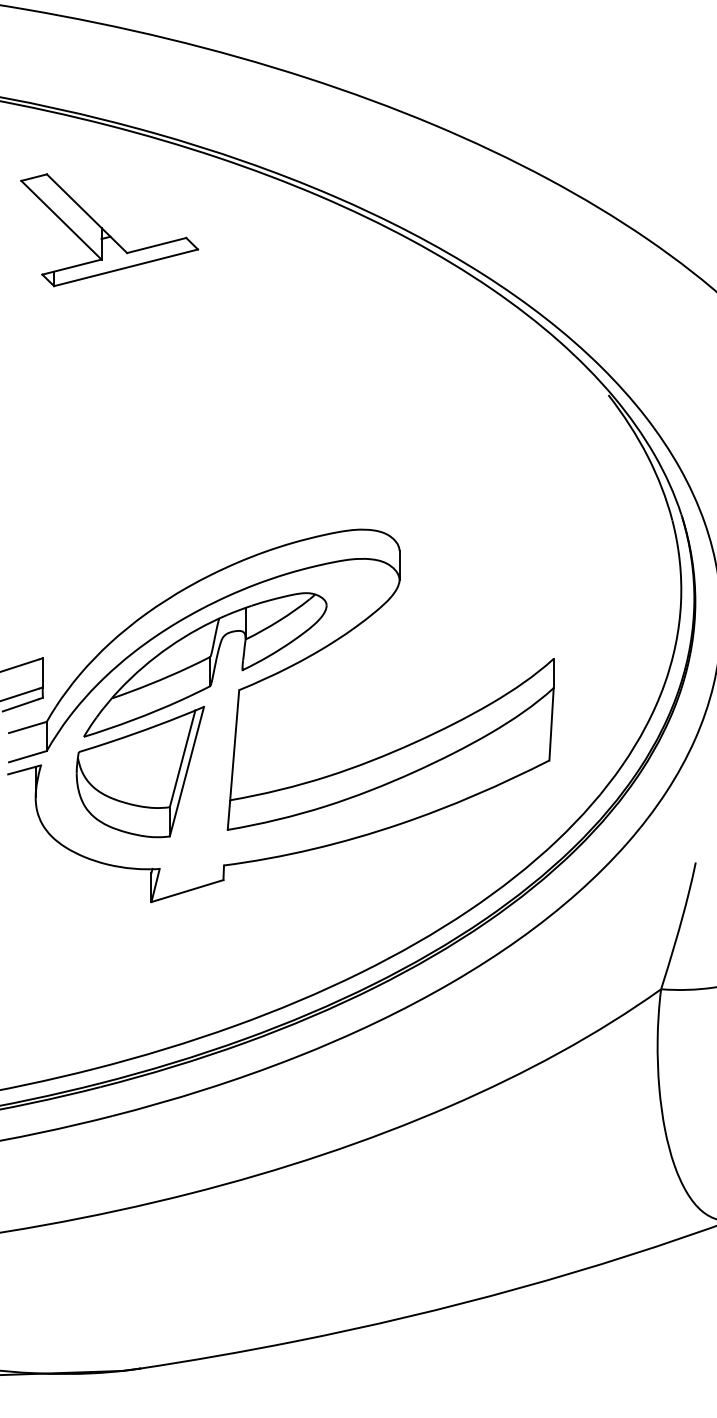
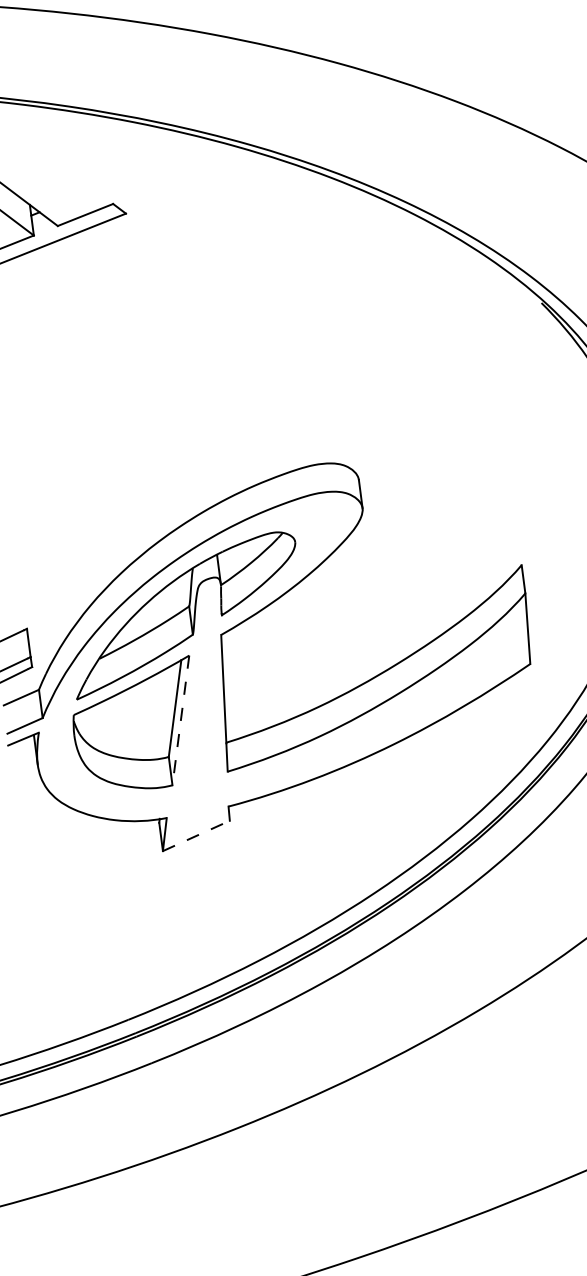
line: (186, 771) -> (180, 720), solid -> dashed
line: (187, 891) -> (196, 836), solid -> dashed

